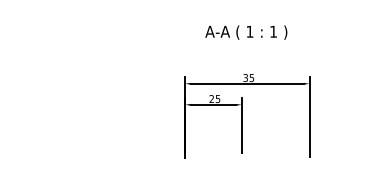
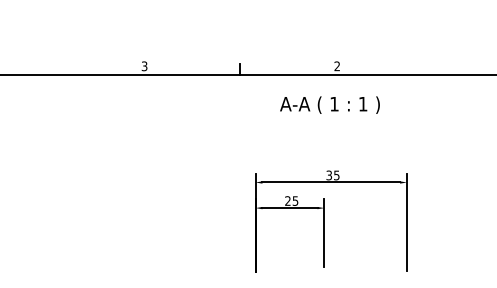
text: (245, 32) -> (329, 104), moved

